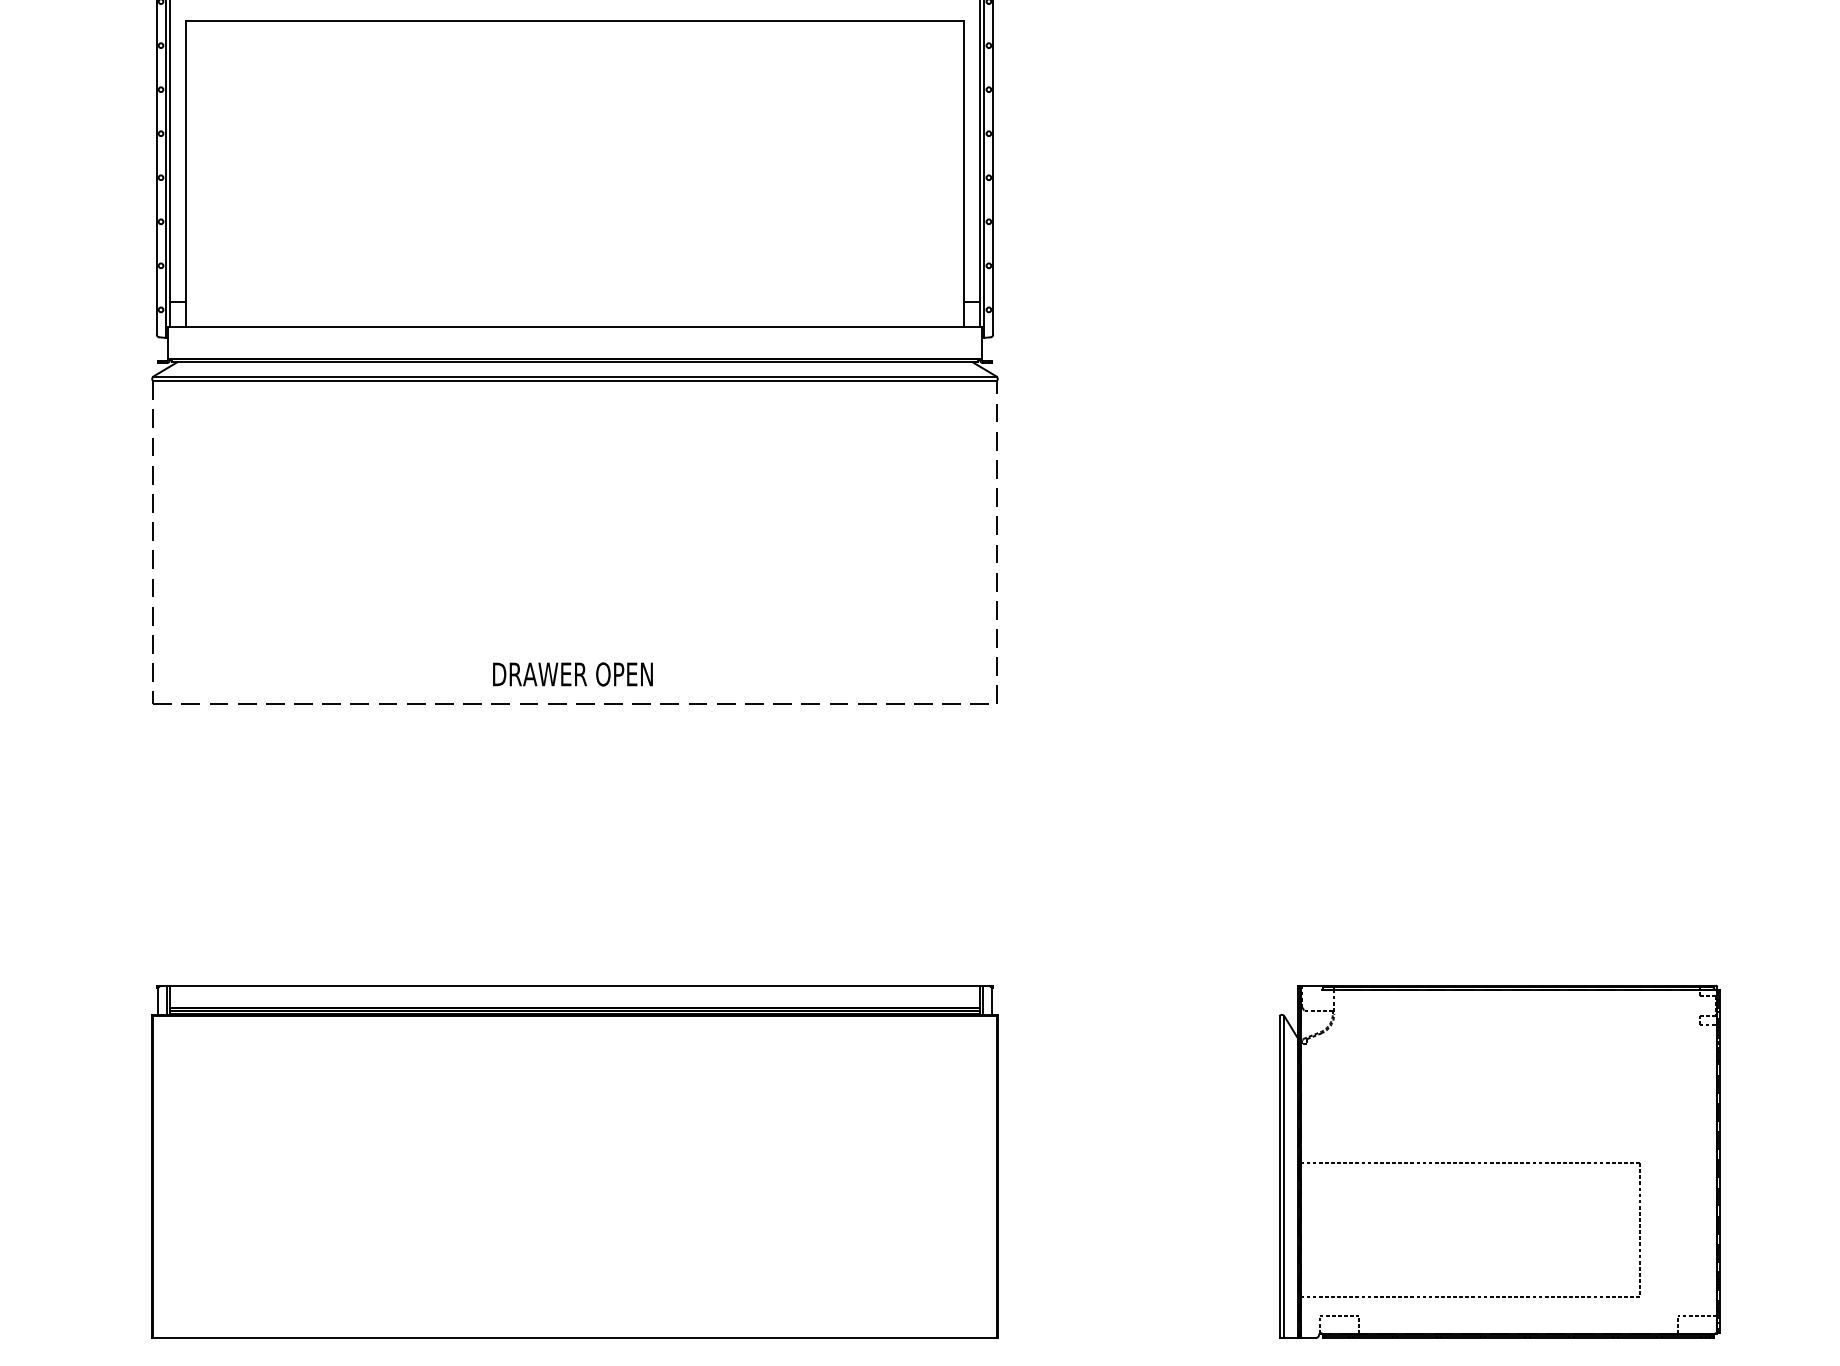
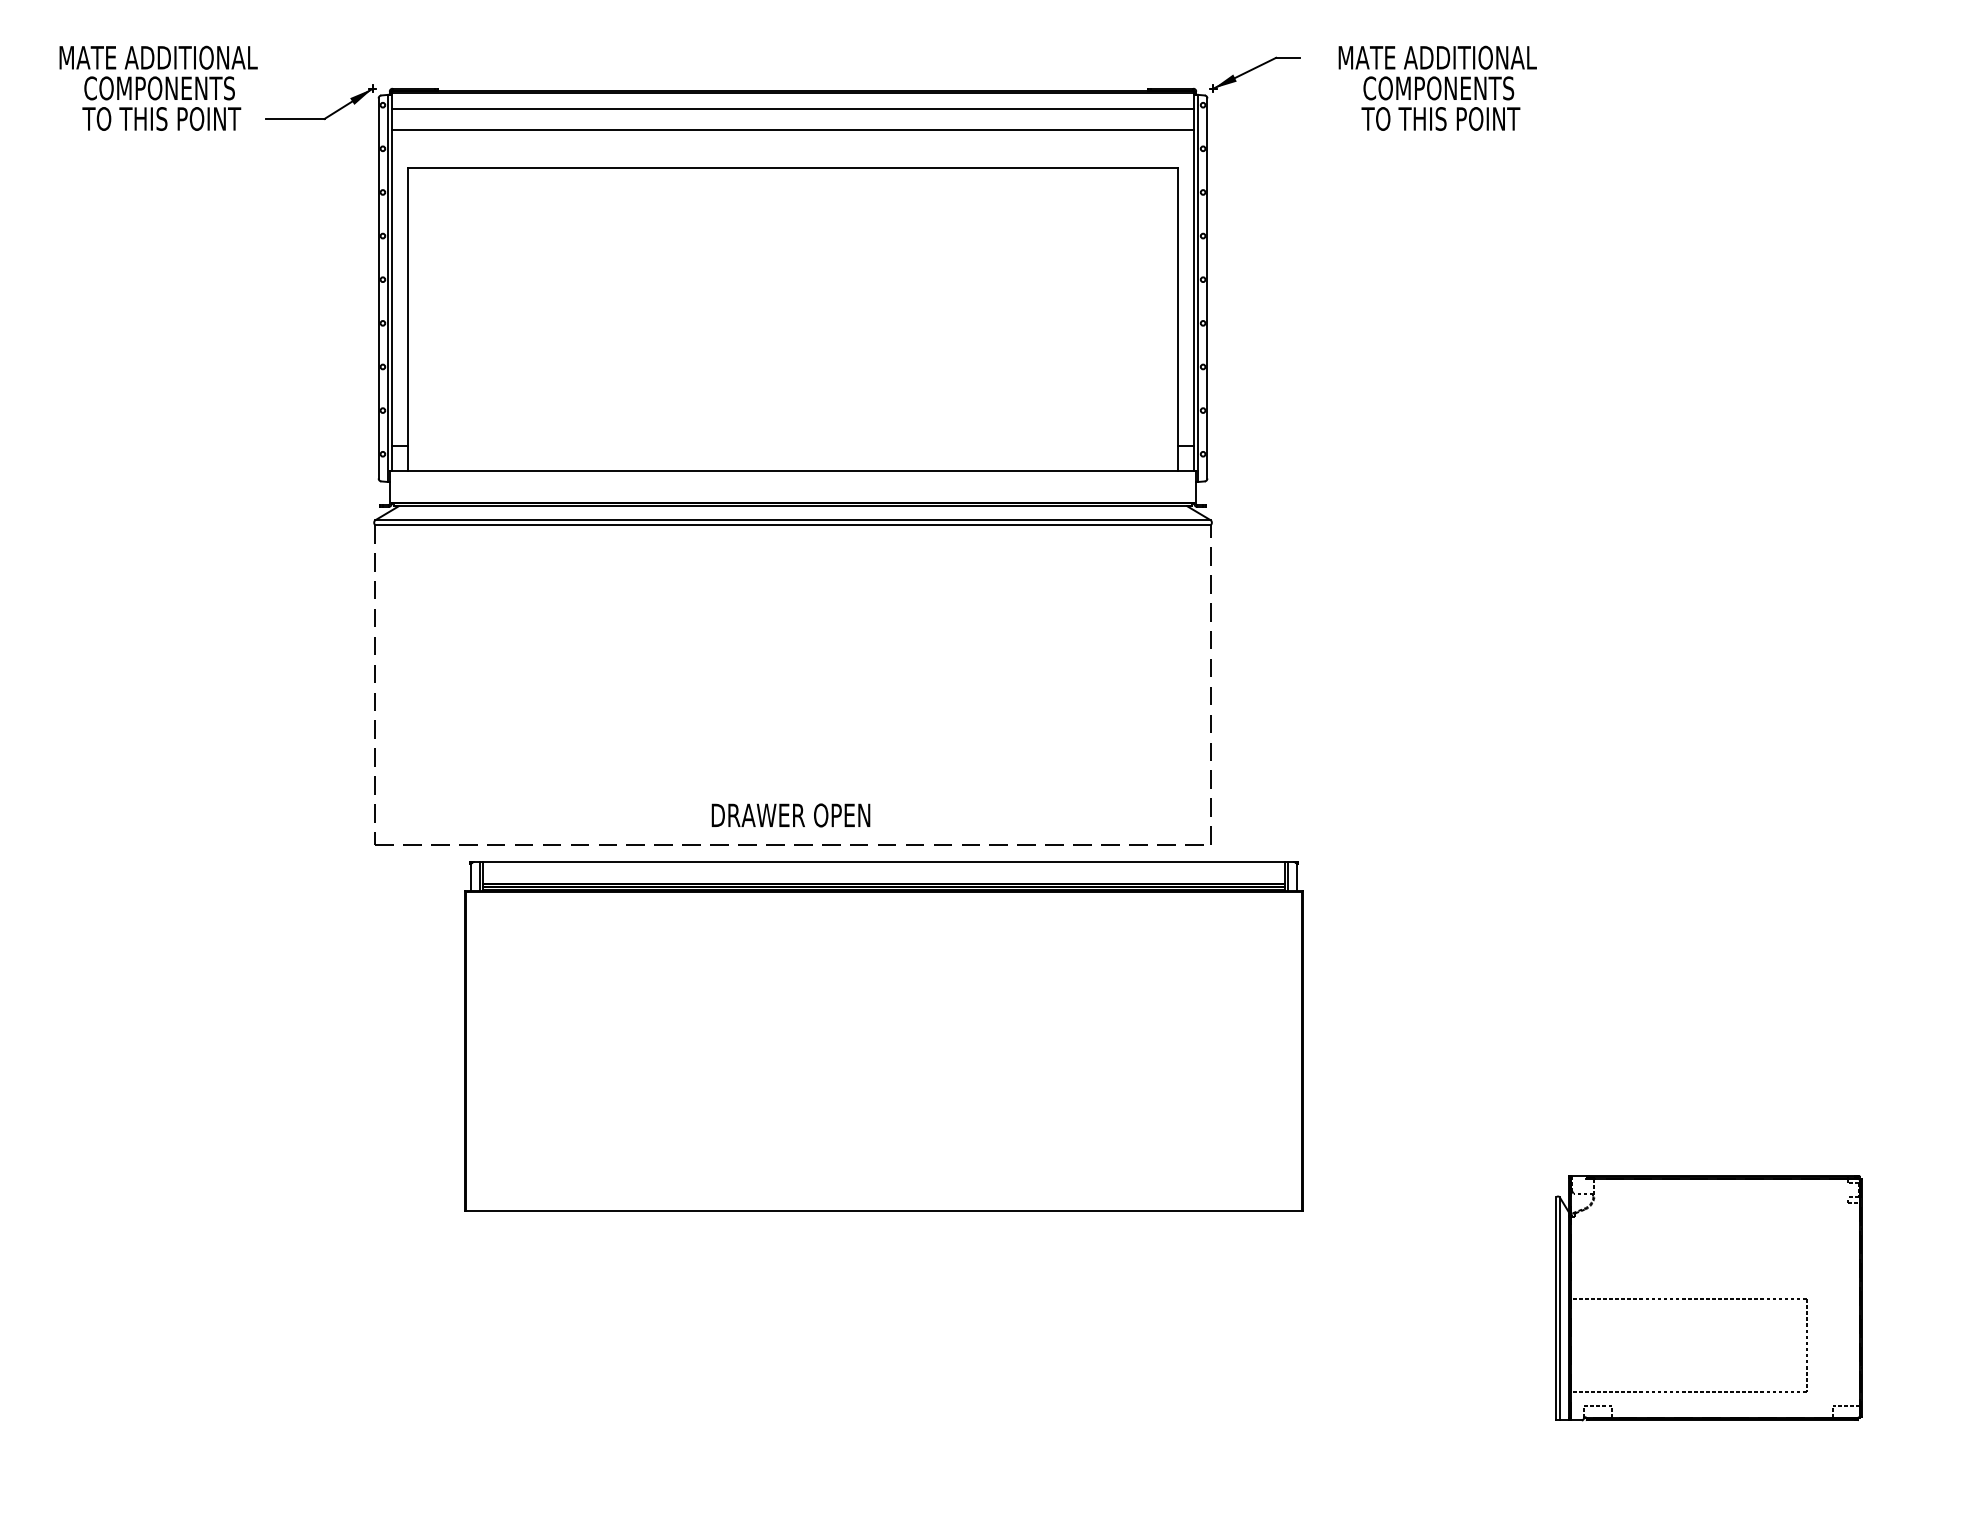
part: (574, 1161) -> (883, 1036), moved
part: (1498, 1161) -> (1708, 1298), size x0.7

